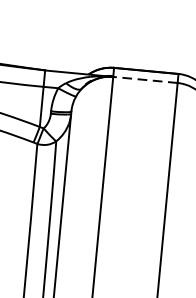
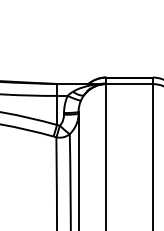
line: (145, 80) -> (129, 84), dashed -> solid

